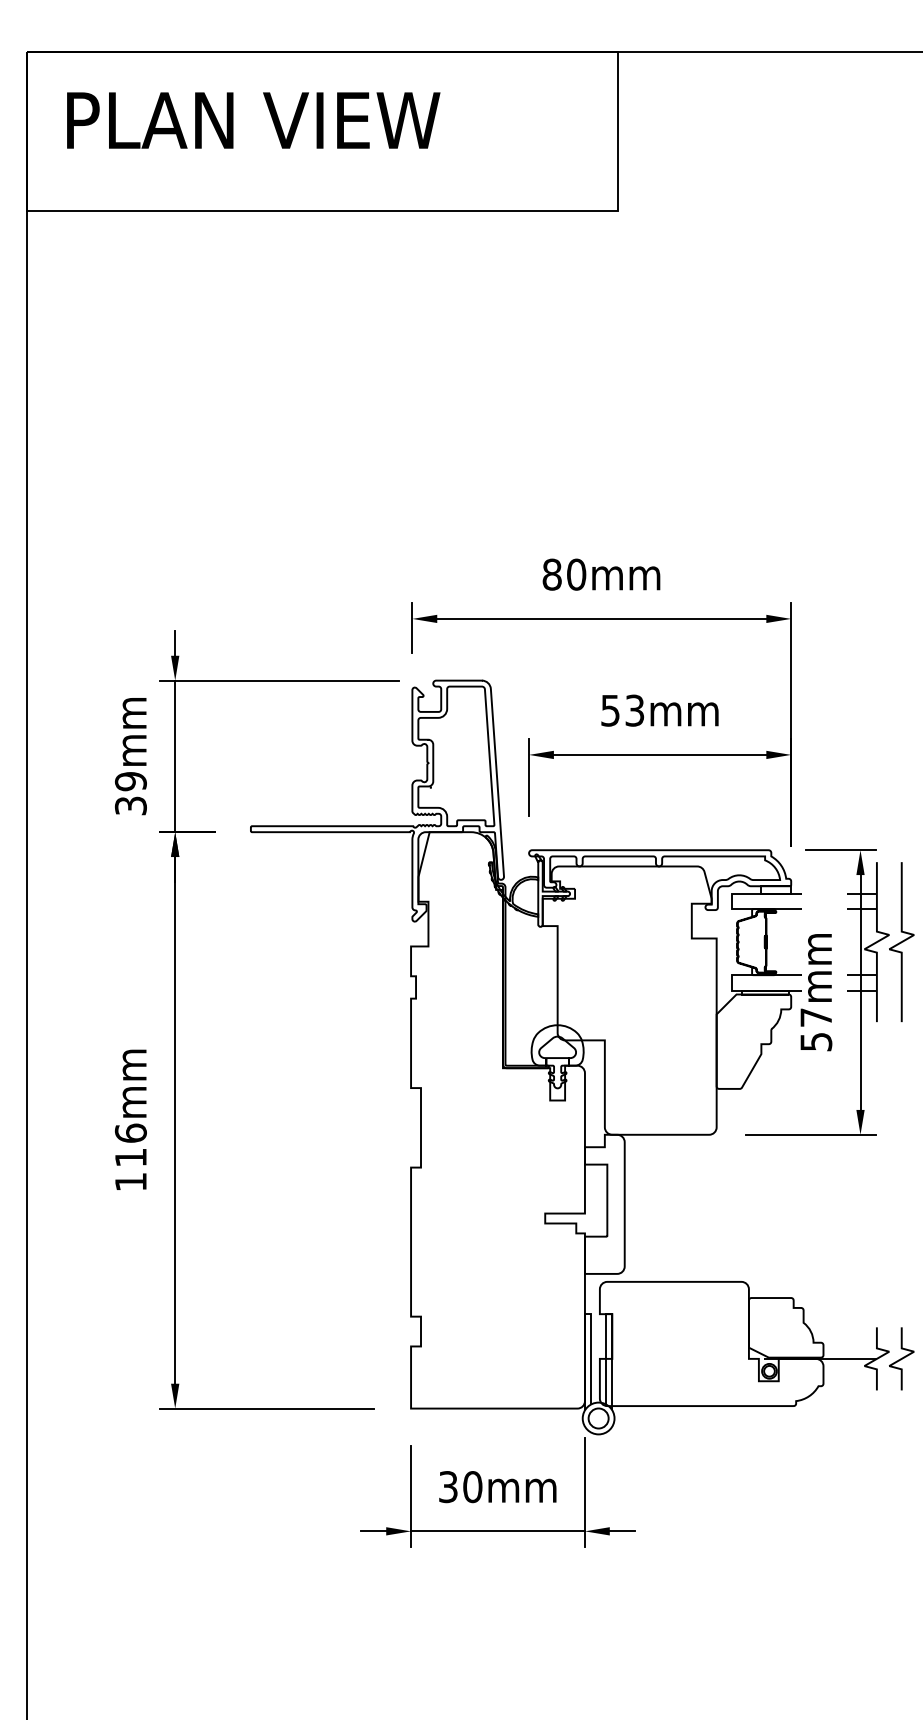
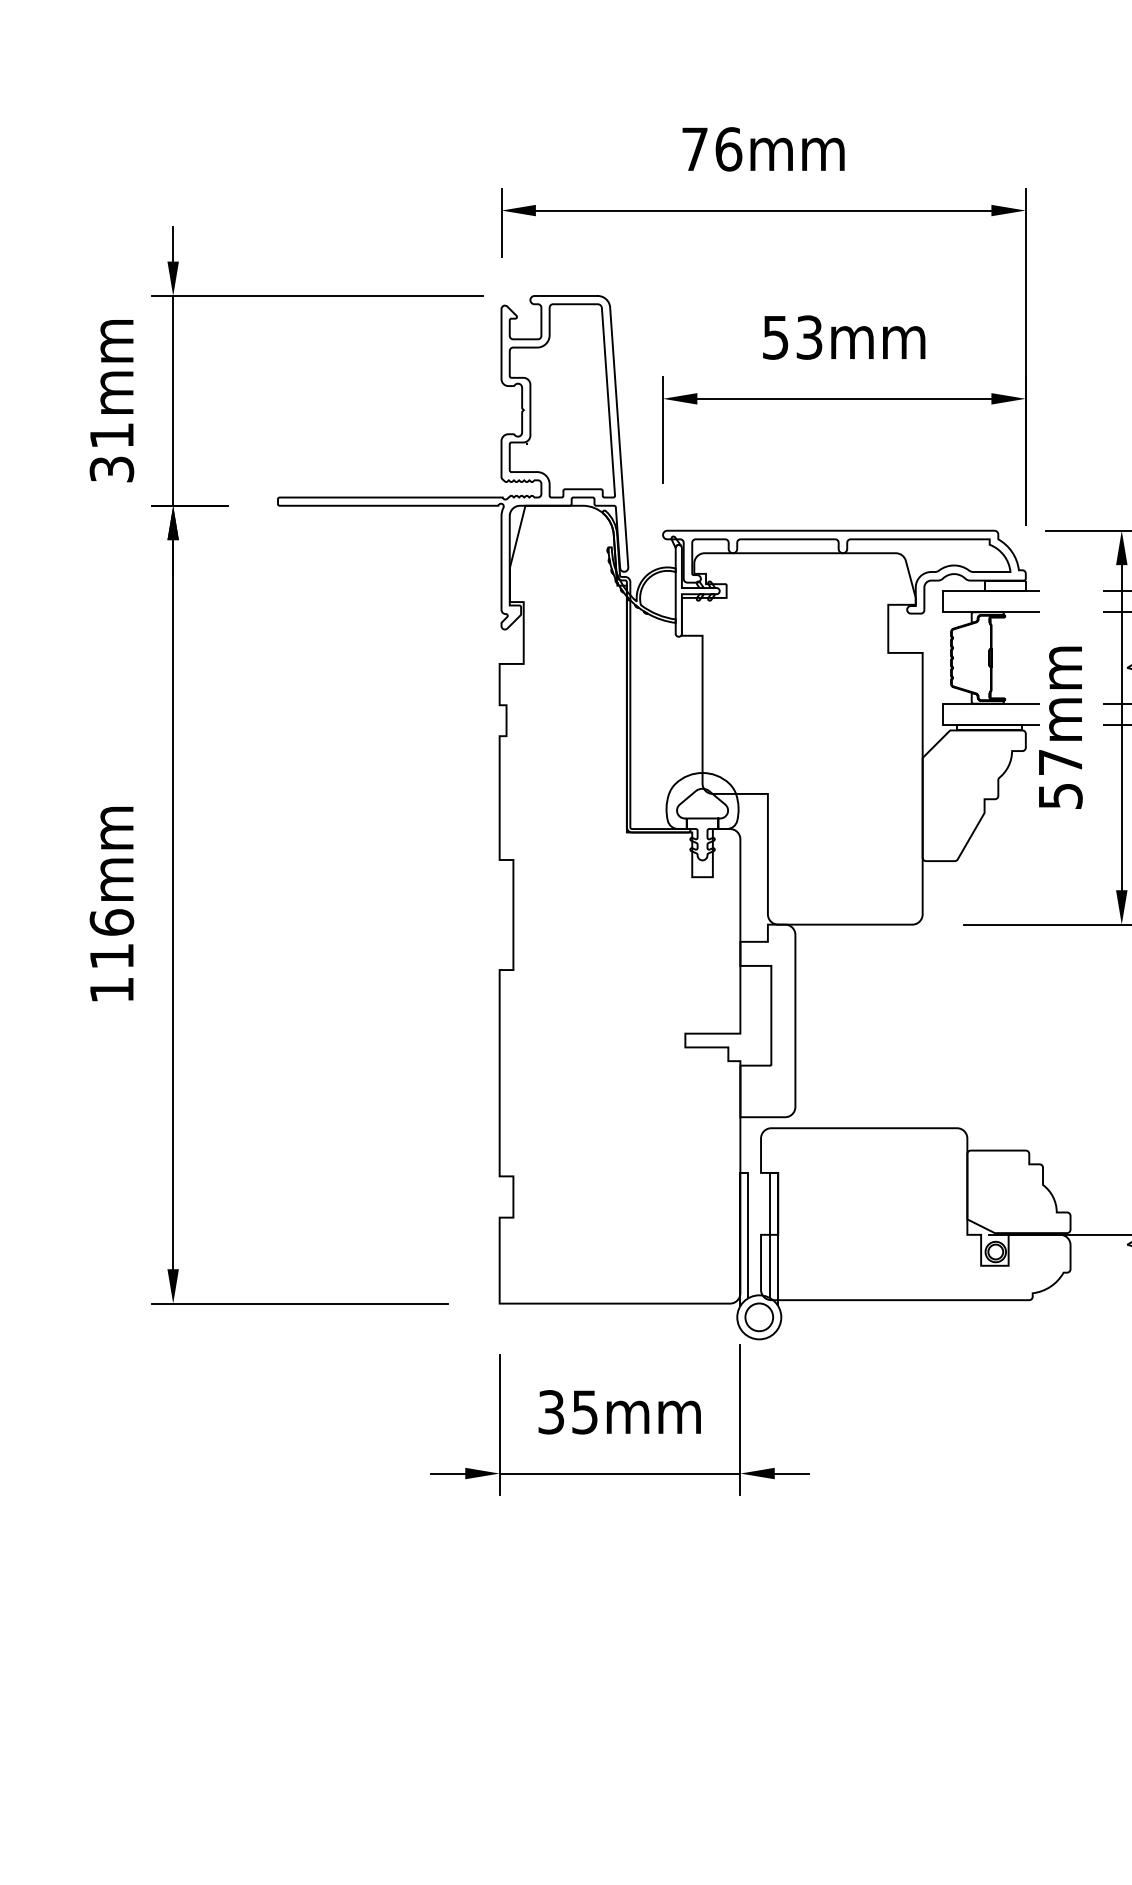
text: (564, 574) -> (712, 149), 80mm -> 76mm
text: (130, 781) -> (111, 435), 39mm -> 31mm
text: (472, 1487) -> (584, 1412), 30mm -> 35mm

